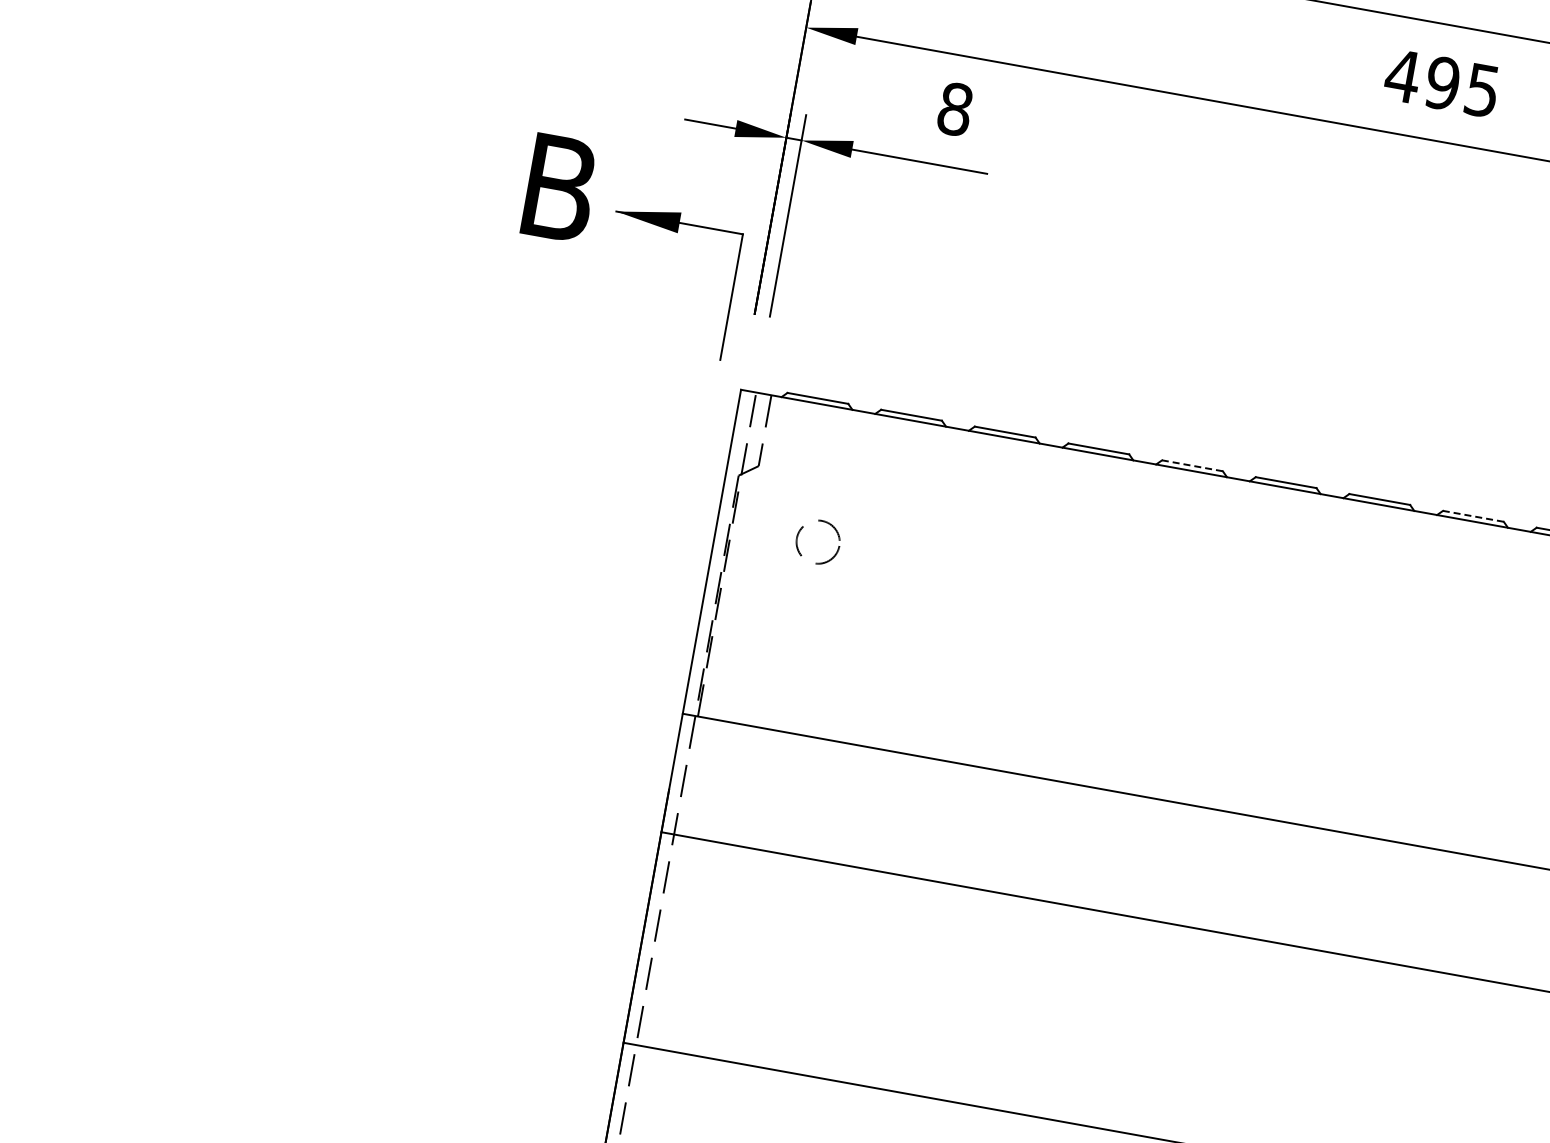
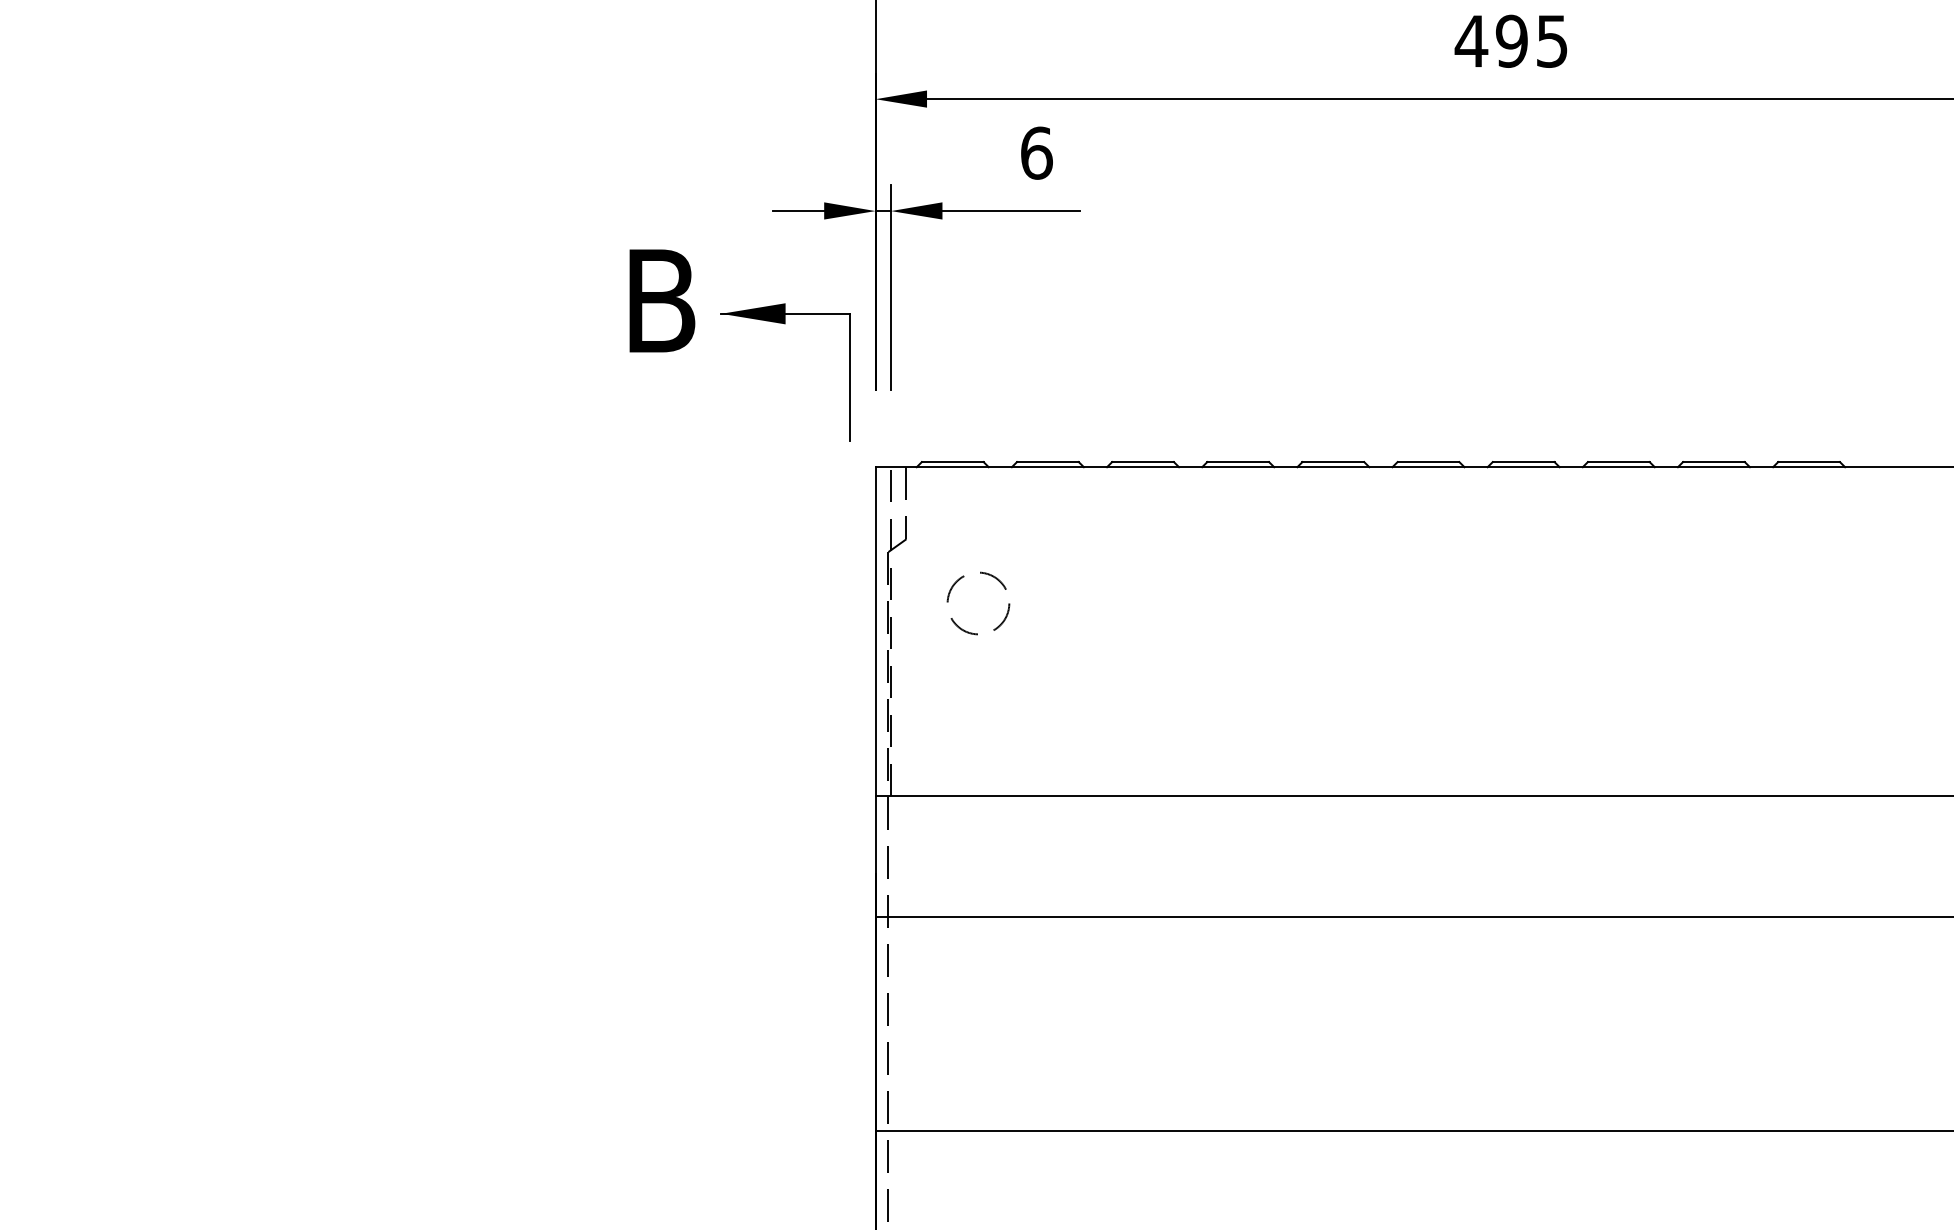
text: (955, 108) -> (1036, 152), 8 -> 6
line: (1192, 466) -> (1333, 462), dashed -> solid
line: (1473, 516) -> (1618, 462), dashed -> solid
circle: (818, 542) -> (978, 603), size x1.43

